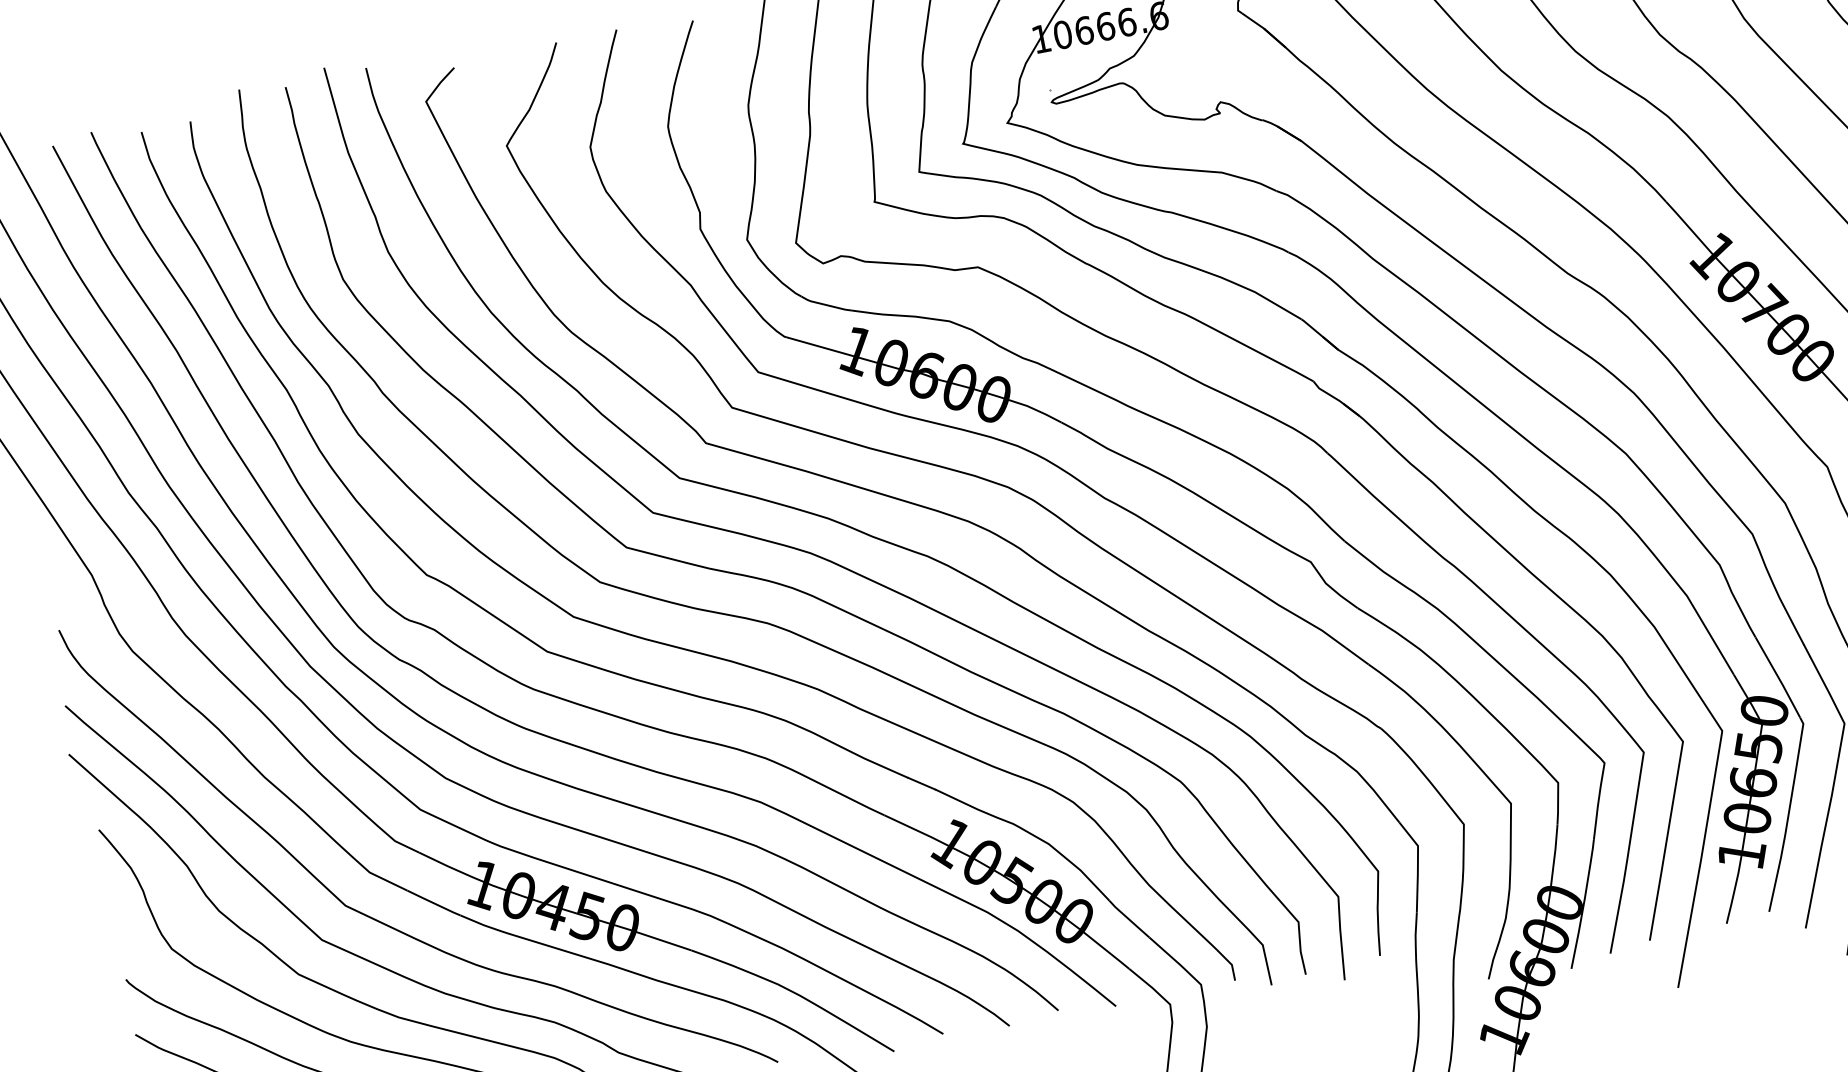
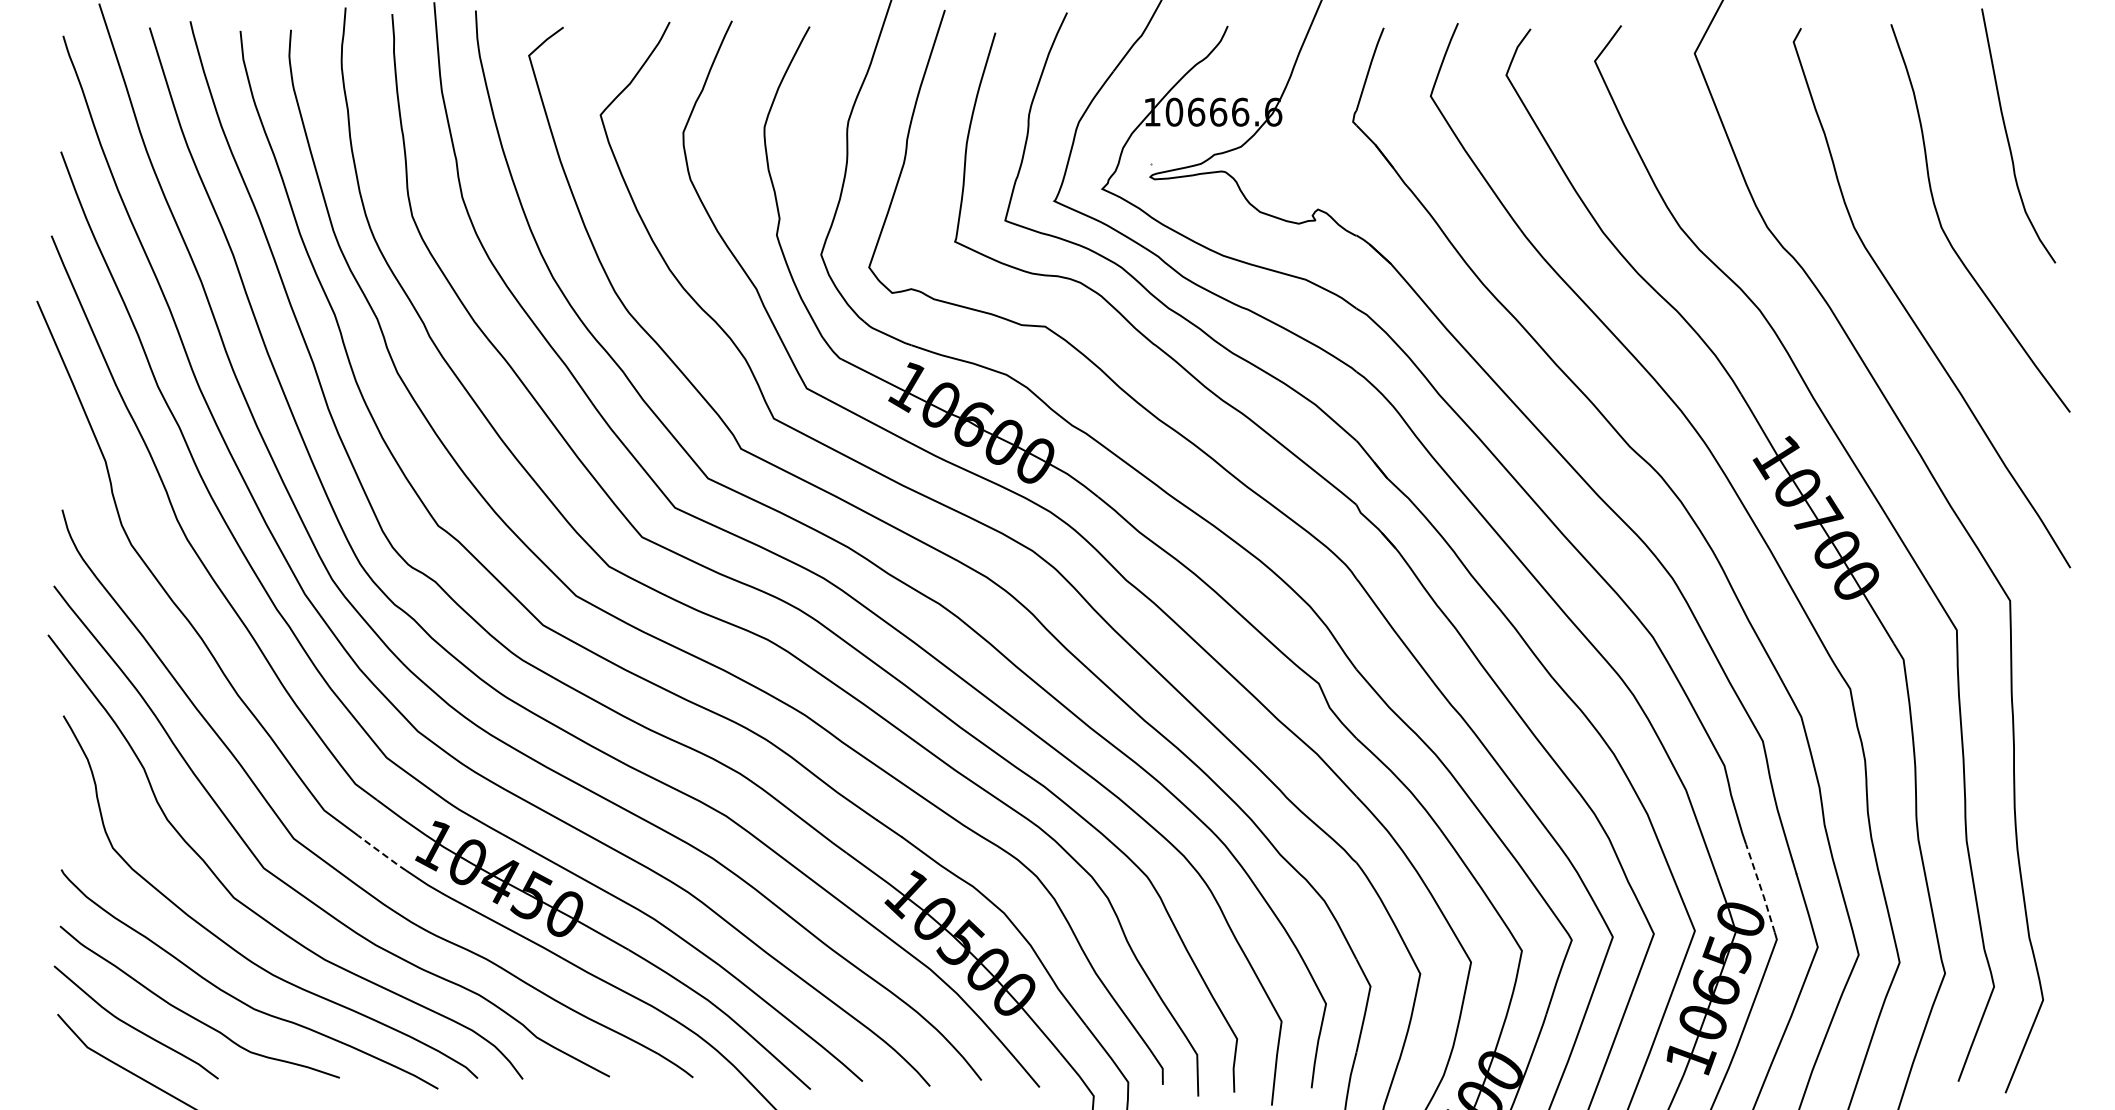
line: (1779, 678) -> (1761, 889), solid -> dashed
line: (434, 903) -> (382, 853), solid -> dashed

